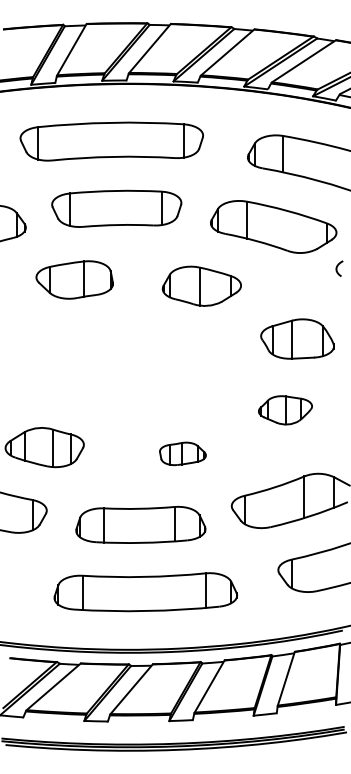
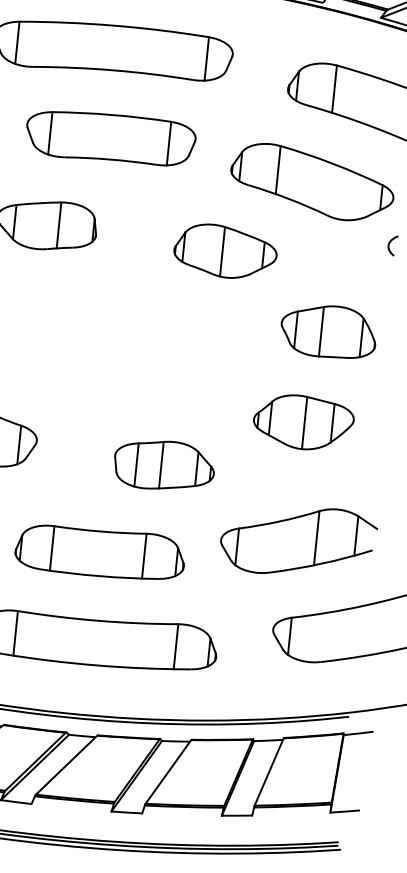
part: (201, 285) -> (225, 250), moved
part: (285, 410) -> (303, 422), size x1.43
part: (182, 453) -> (163, 465), size x1.67

